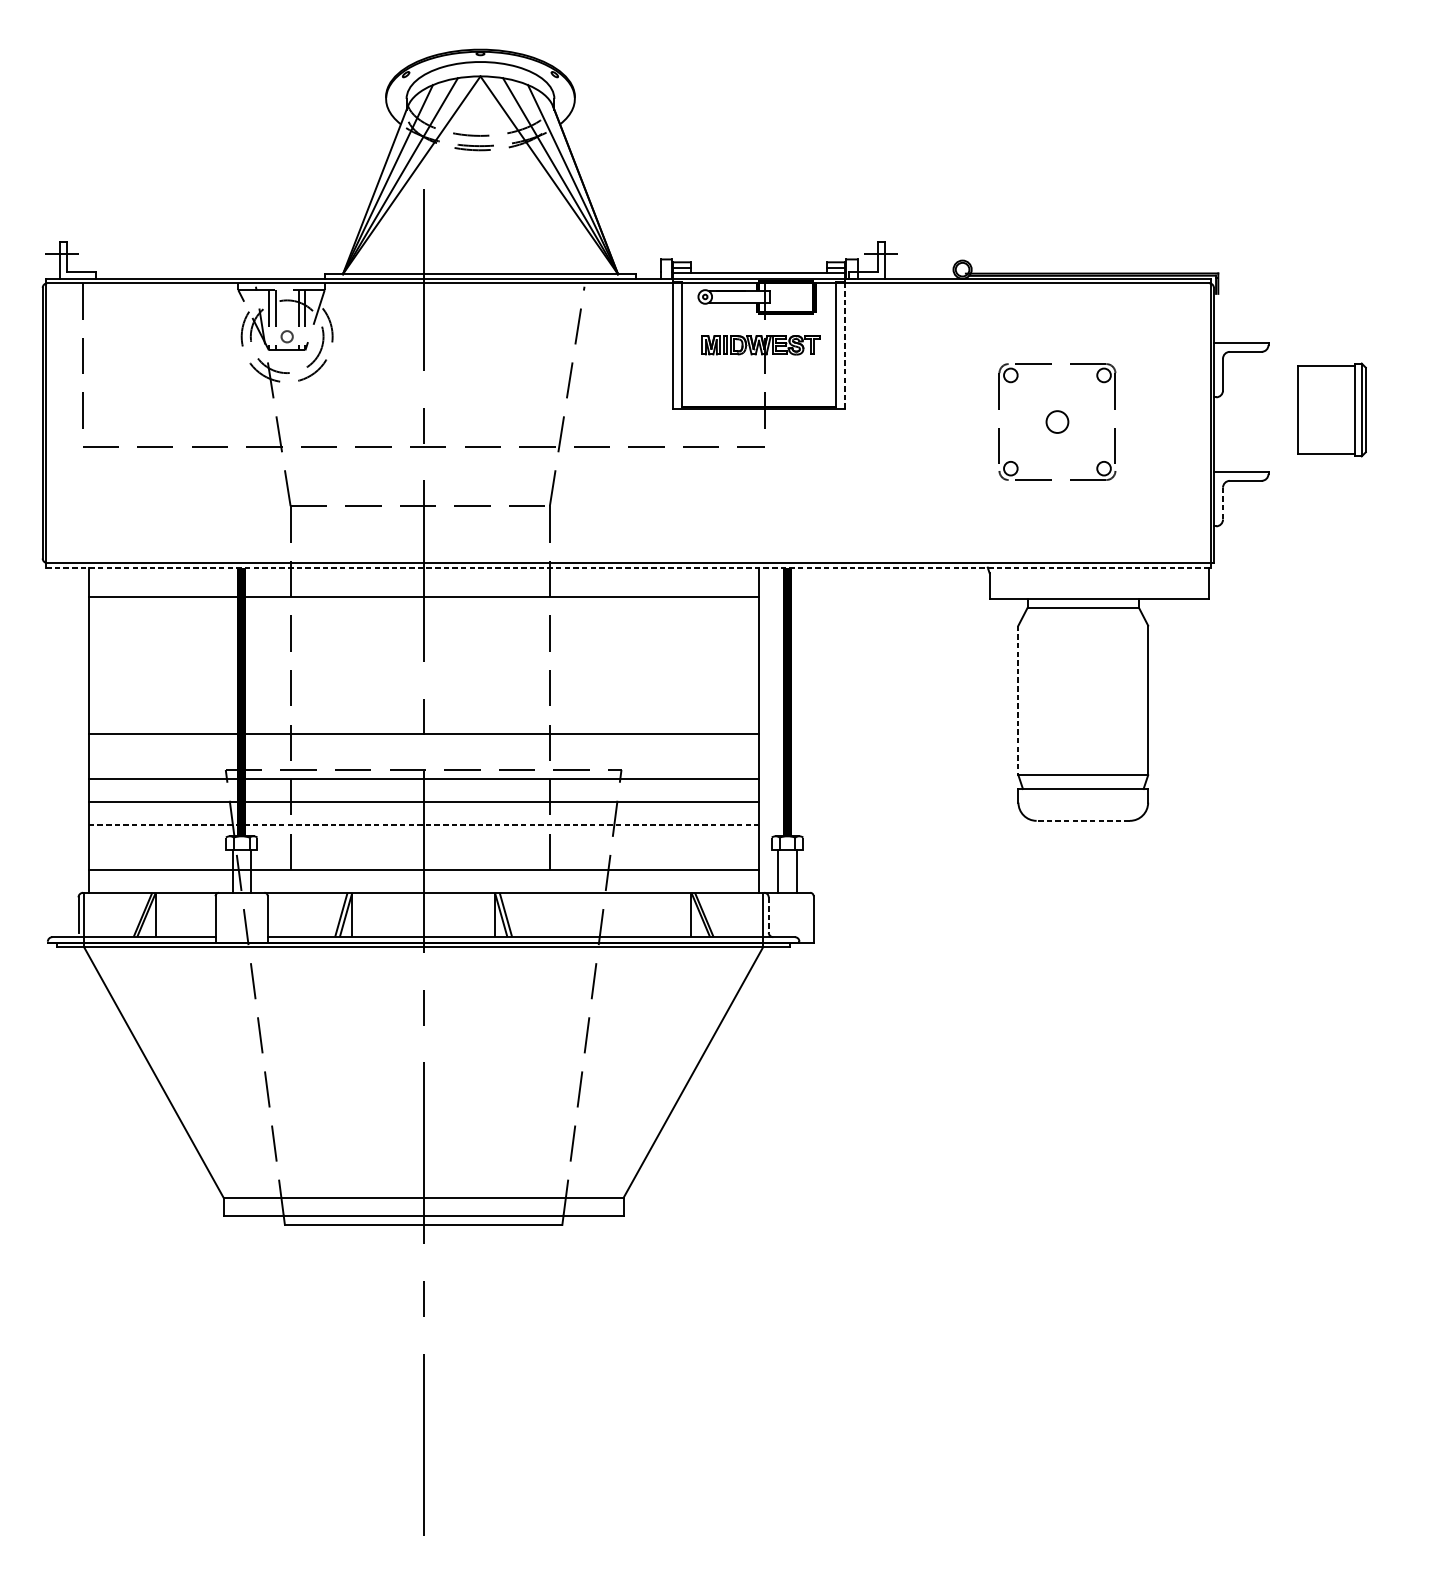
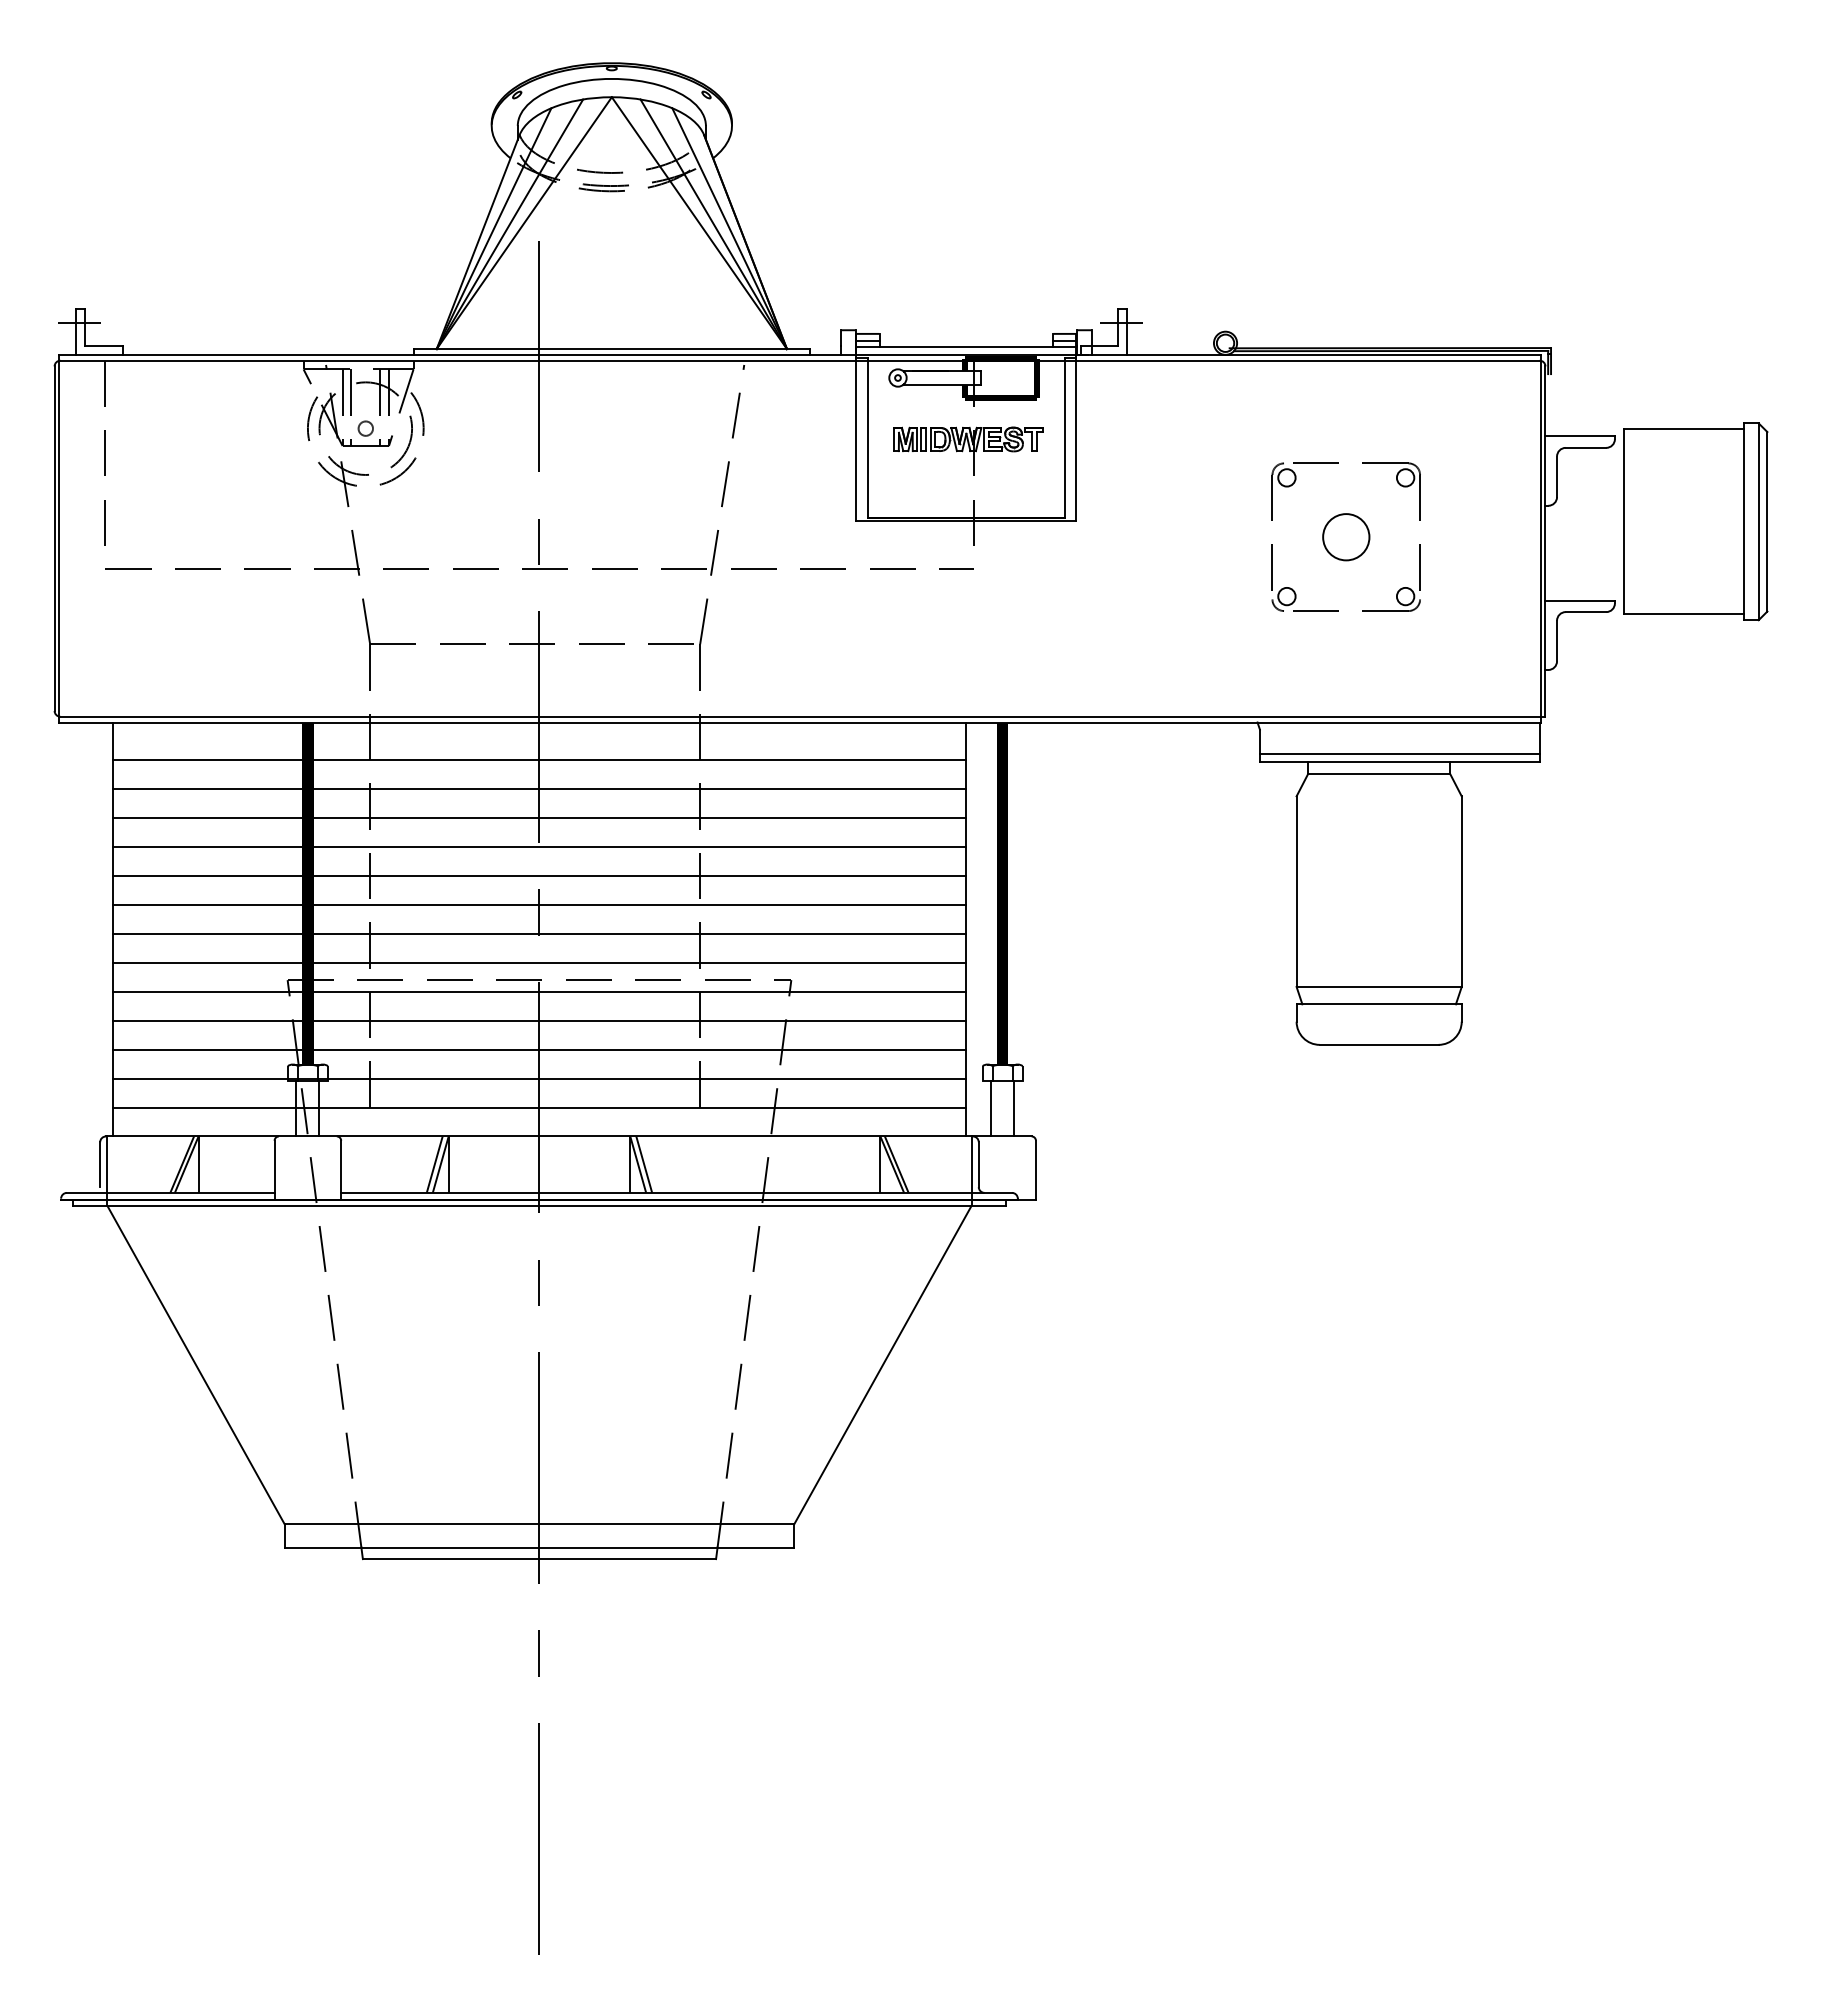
line: (845, 345) -> (1076, 439), dashed -> solid
part: (1331, 409) -> (1695, 521), size x1.67
circle: (1057, 422) -> (1346, 537), size x1.67
line: (1223, 503) -> (1557, 641), dashed -> solid
line: (628, 567) -> (800, 722), dashed -> solid
line: (1099, 591) -> (1399, 753), added
line: (423, 620) -> (539, 789), added
line: (423, 643) -> (539, 818), added
line: (423, 665) -> (539, 846), added
line: (423, 687) -> (539, 875), added
line: (1018, 701) -> (1296, 892), dashed -> solid
line: (423, 710) -> (539, 904), added
line: (423, 756) -> (539, 962), added
line: (1082, 820) -> (1378, 1044), dashed -> solid
line: (423, 824) -> (539, 1049), dashed -> solid
line: (423, 847) -> (539, 1078), added
line: (768, 915) -> (978, 1165), dashed -> solid

